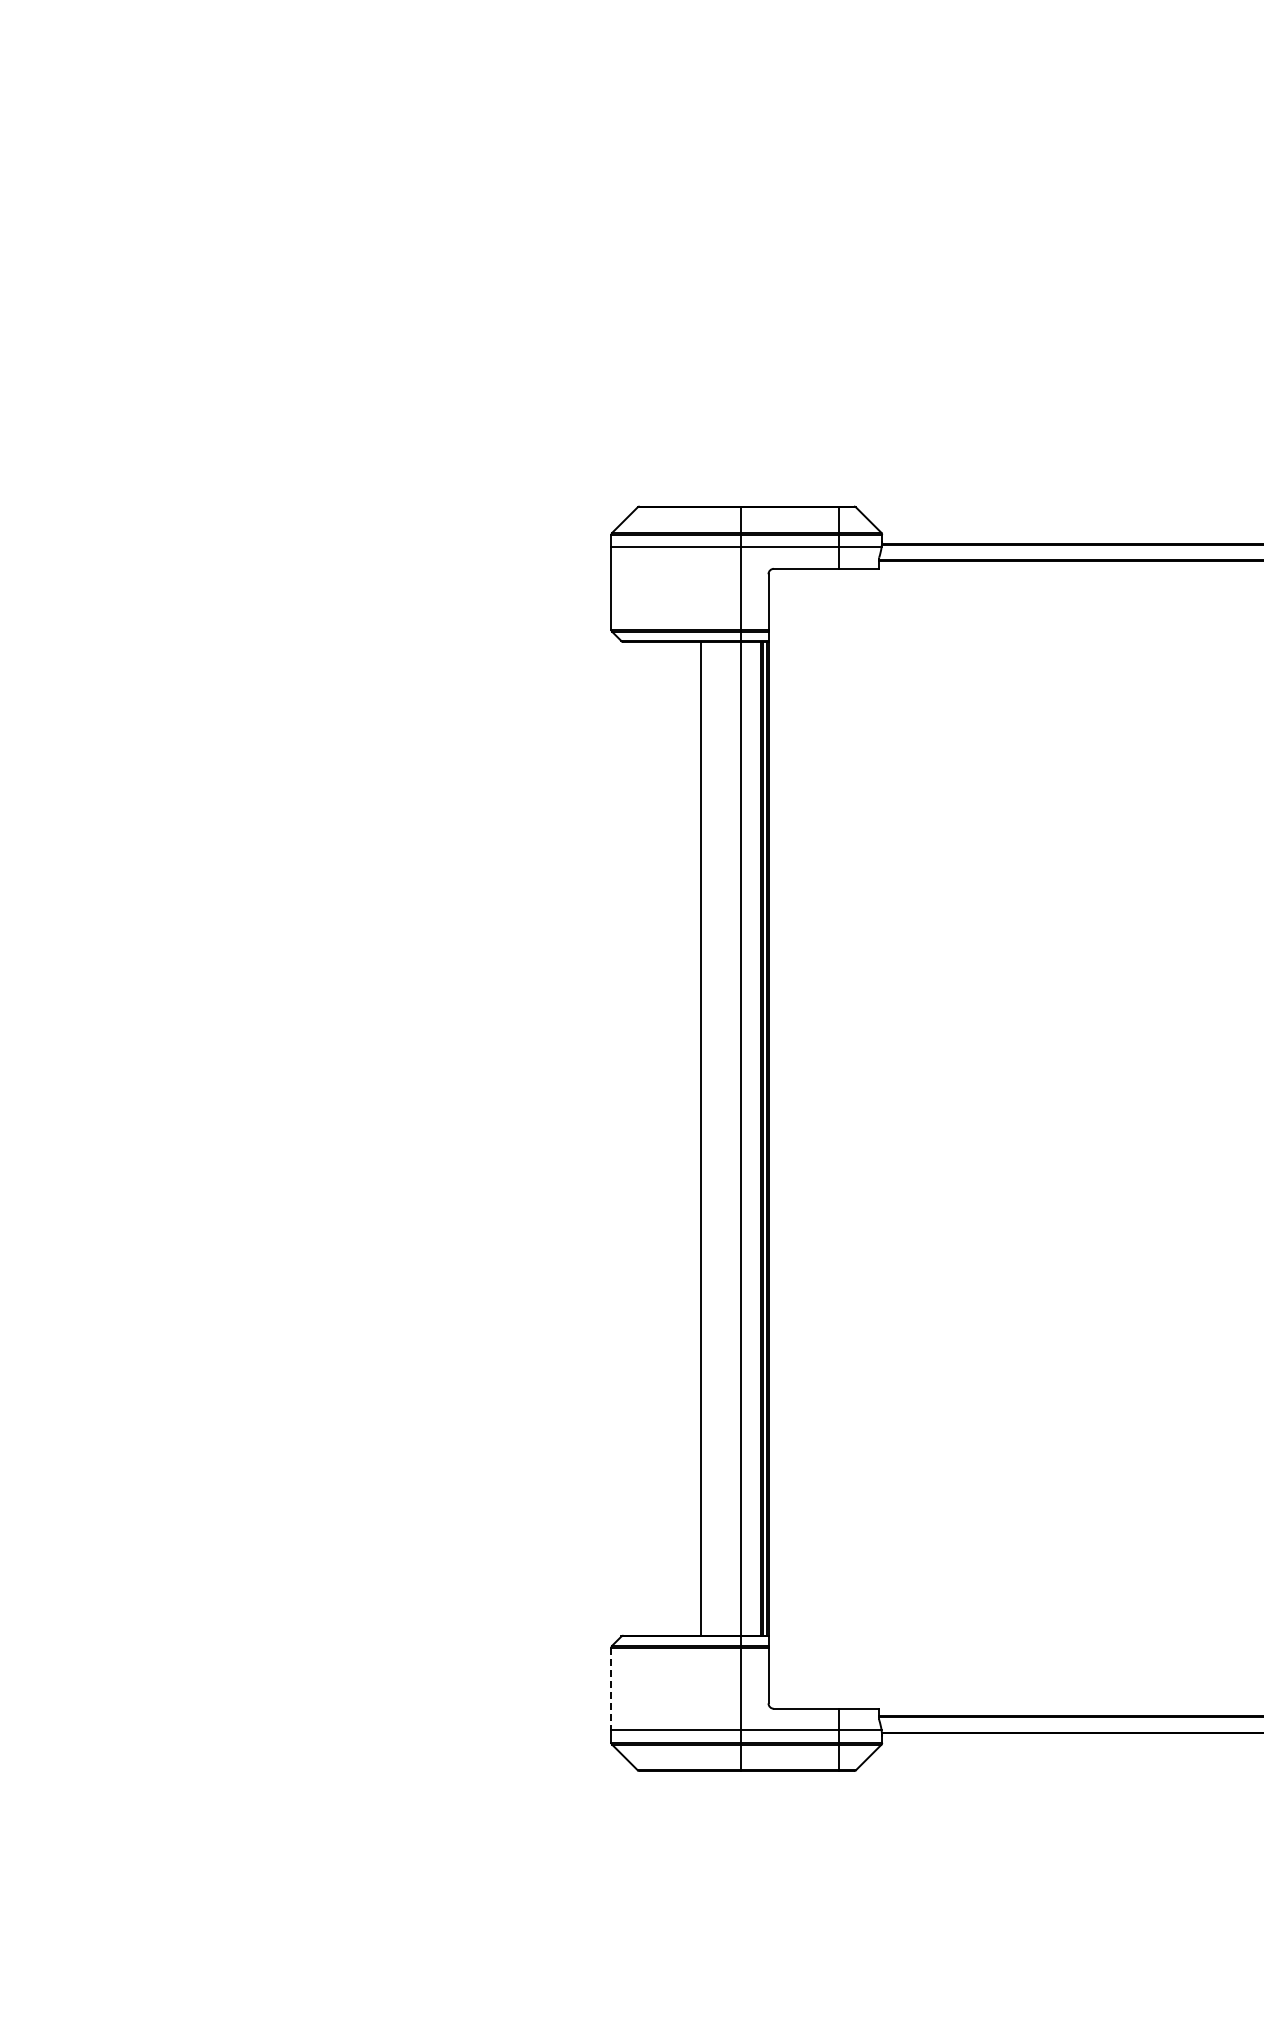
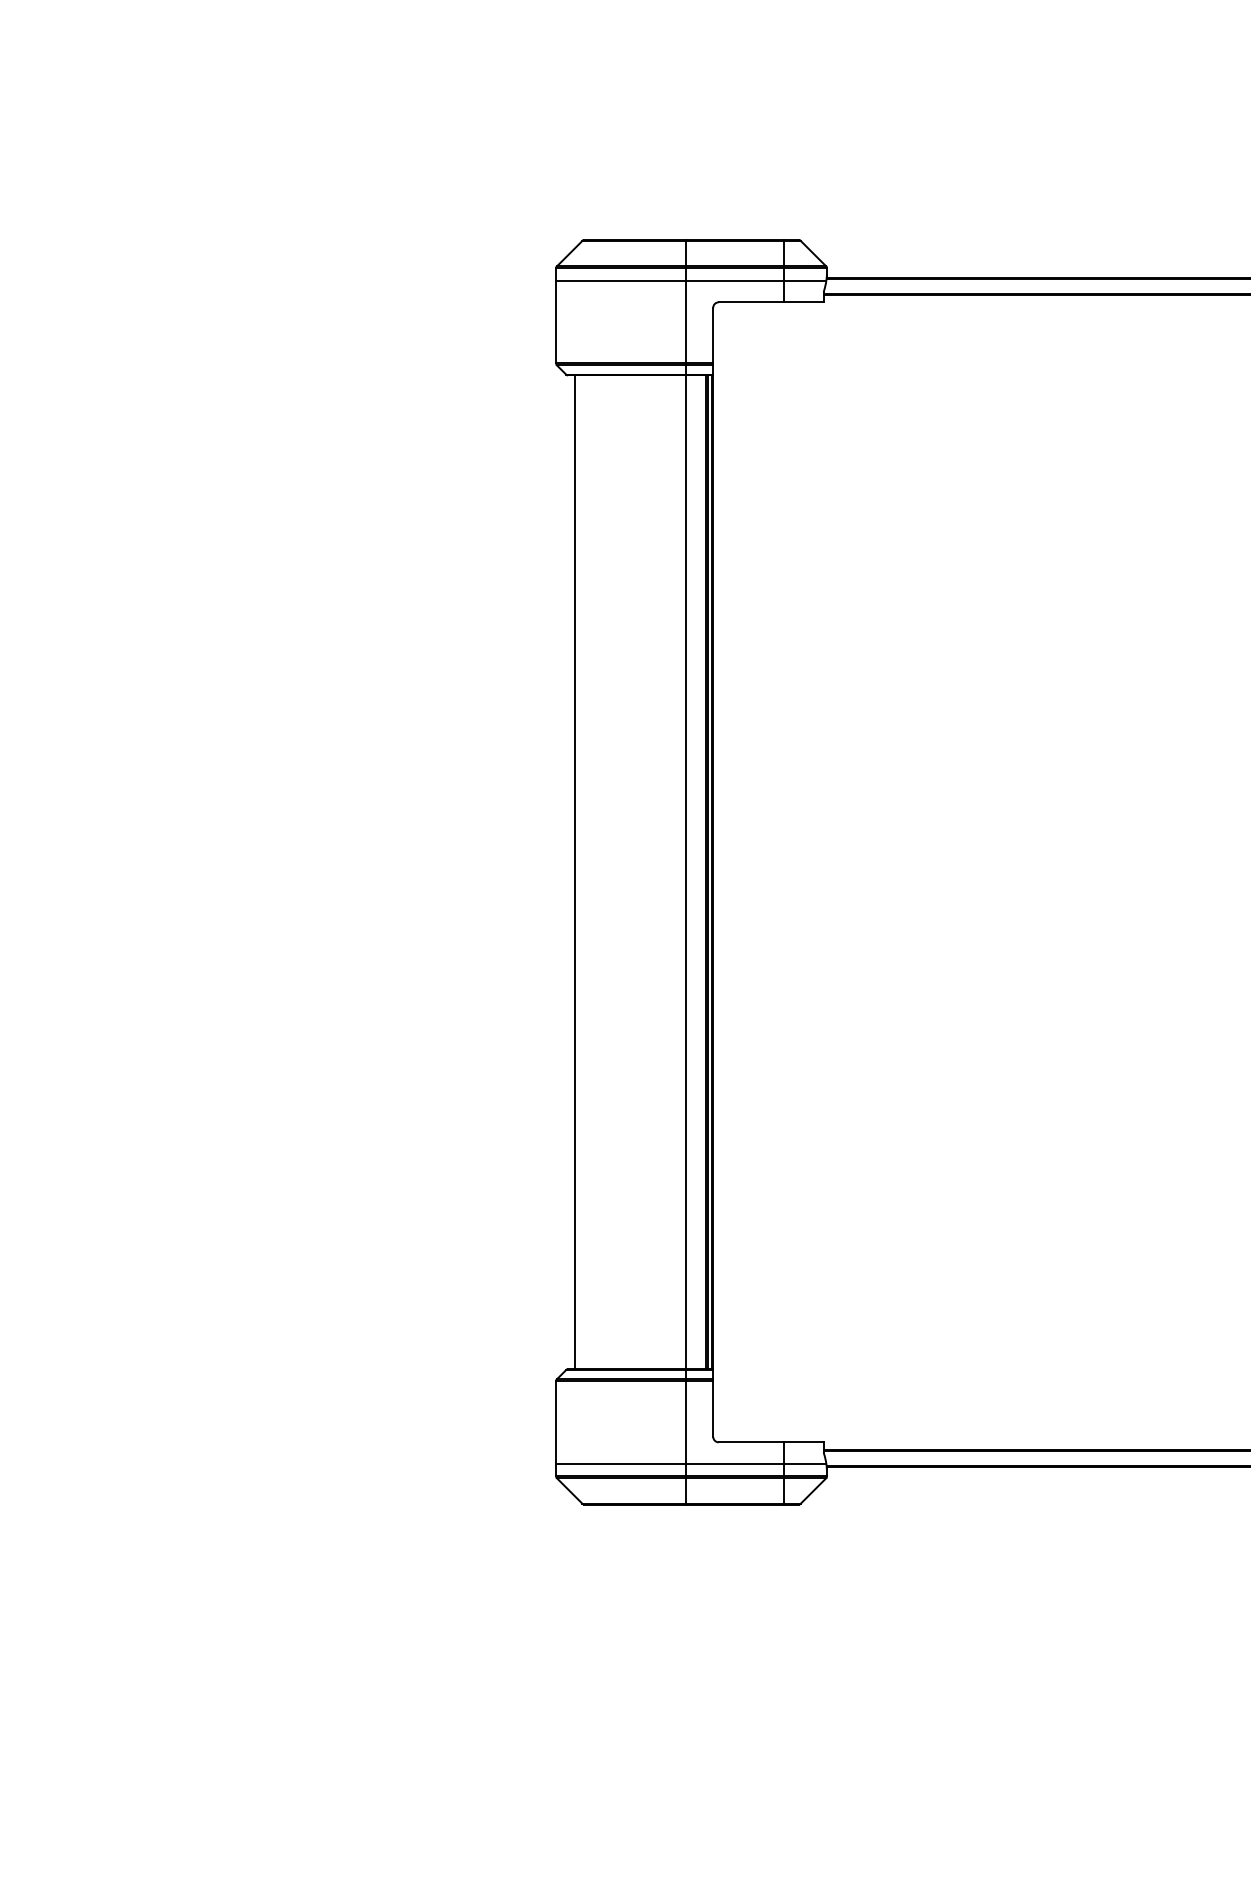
line: (701, 1138) -> (575, 872), moved
line: (611, 1689) -> (556, 1423), dashed -> solid

